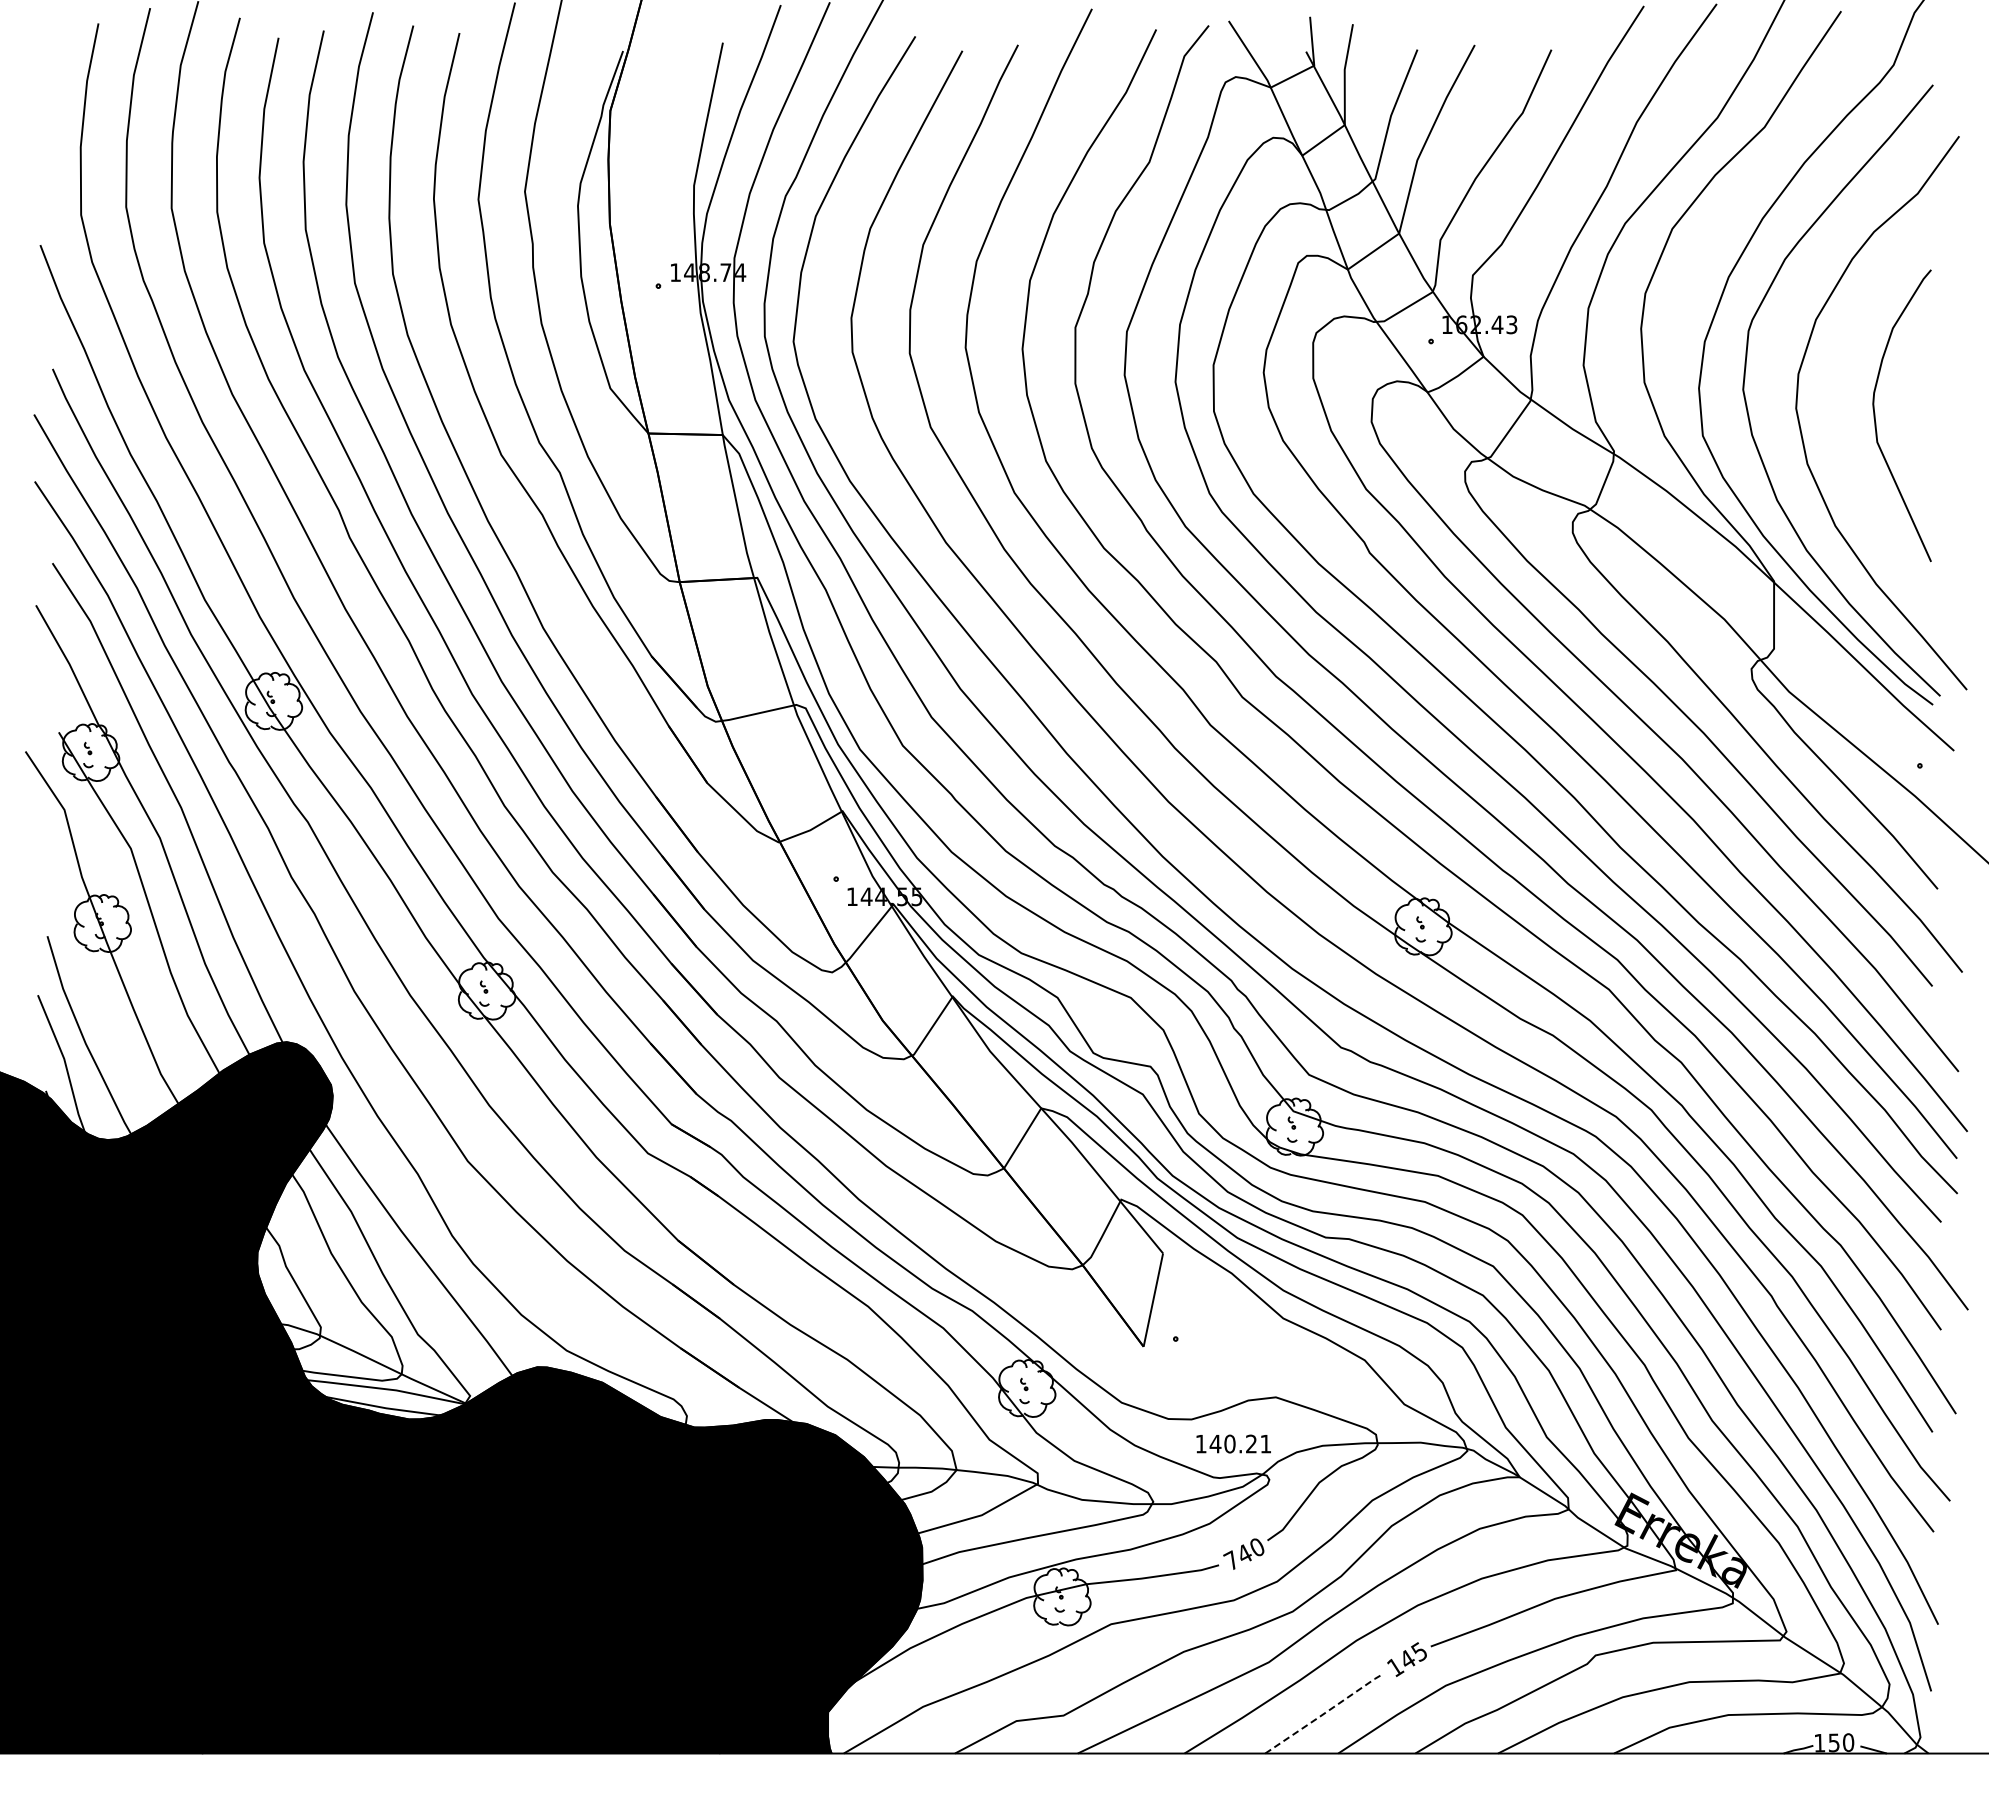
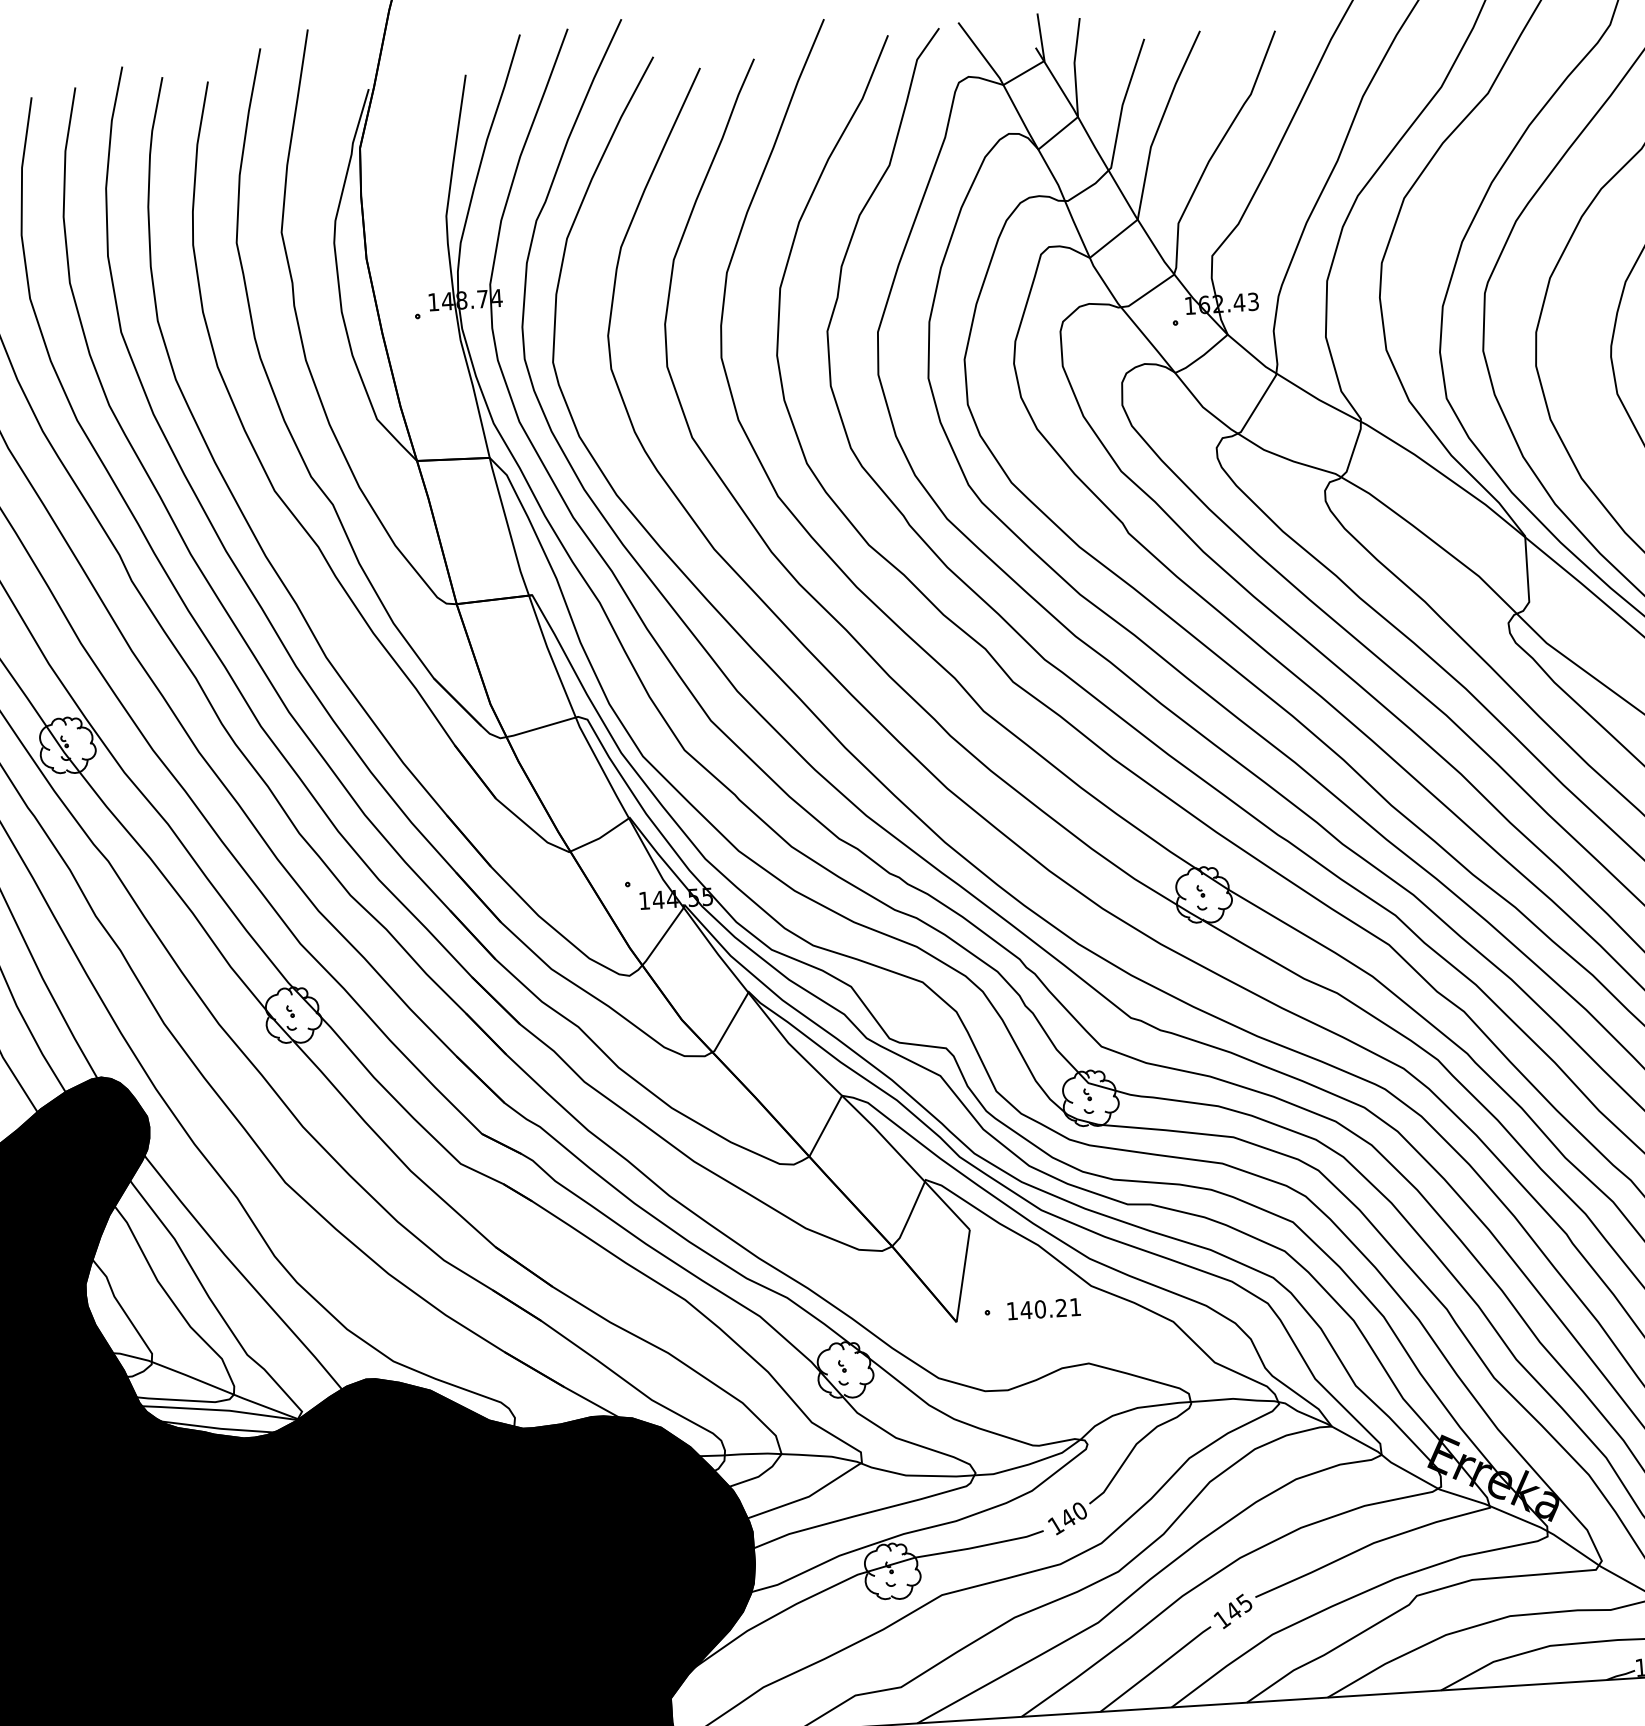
text: (1233, 1443) -> (1043, 1308), moved
text: (1231, 1560) -> (1055, 1525), 740 -> 140
line: (1324, 1713) -> (1155, 1669), dashed -> solid

